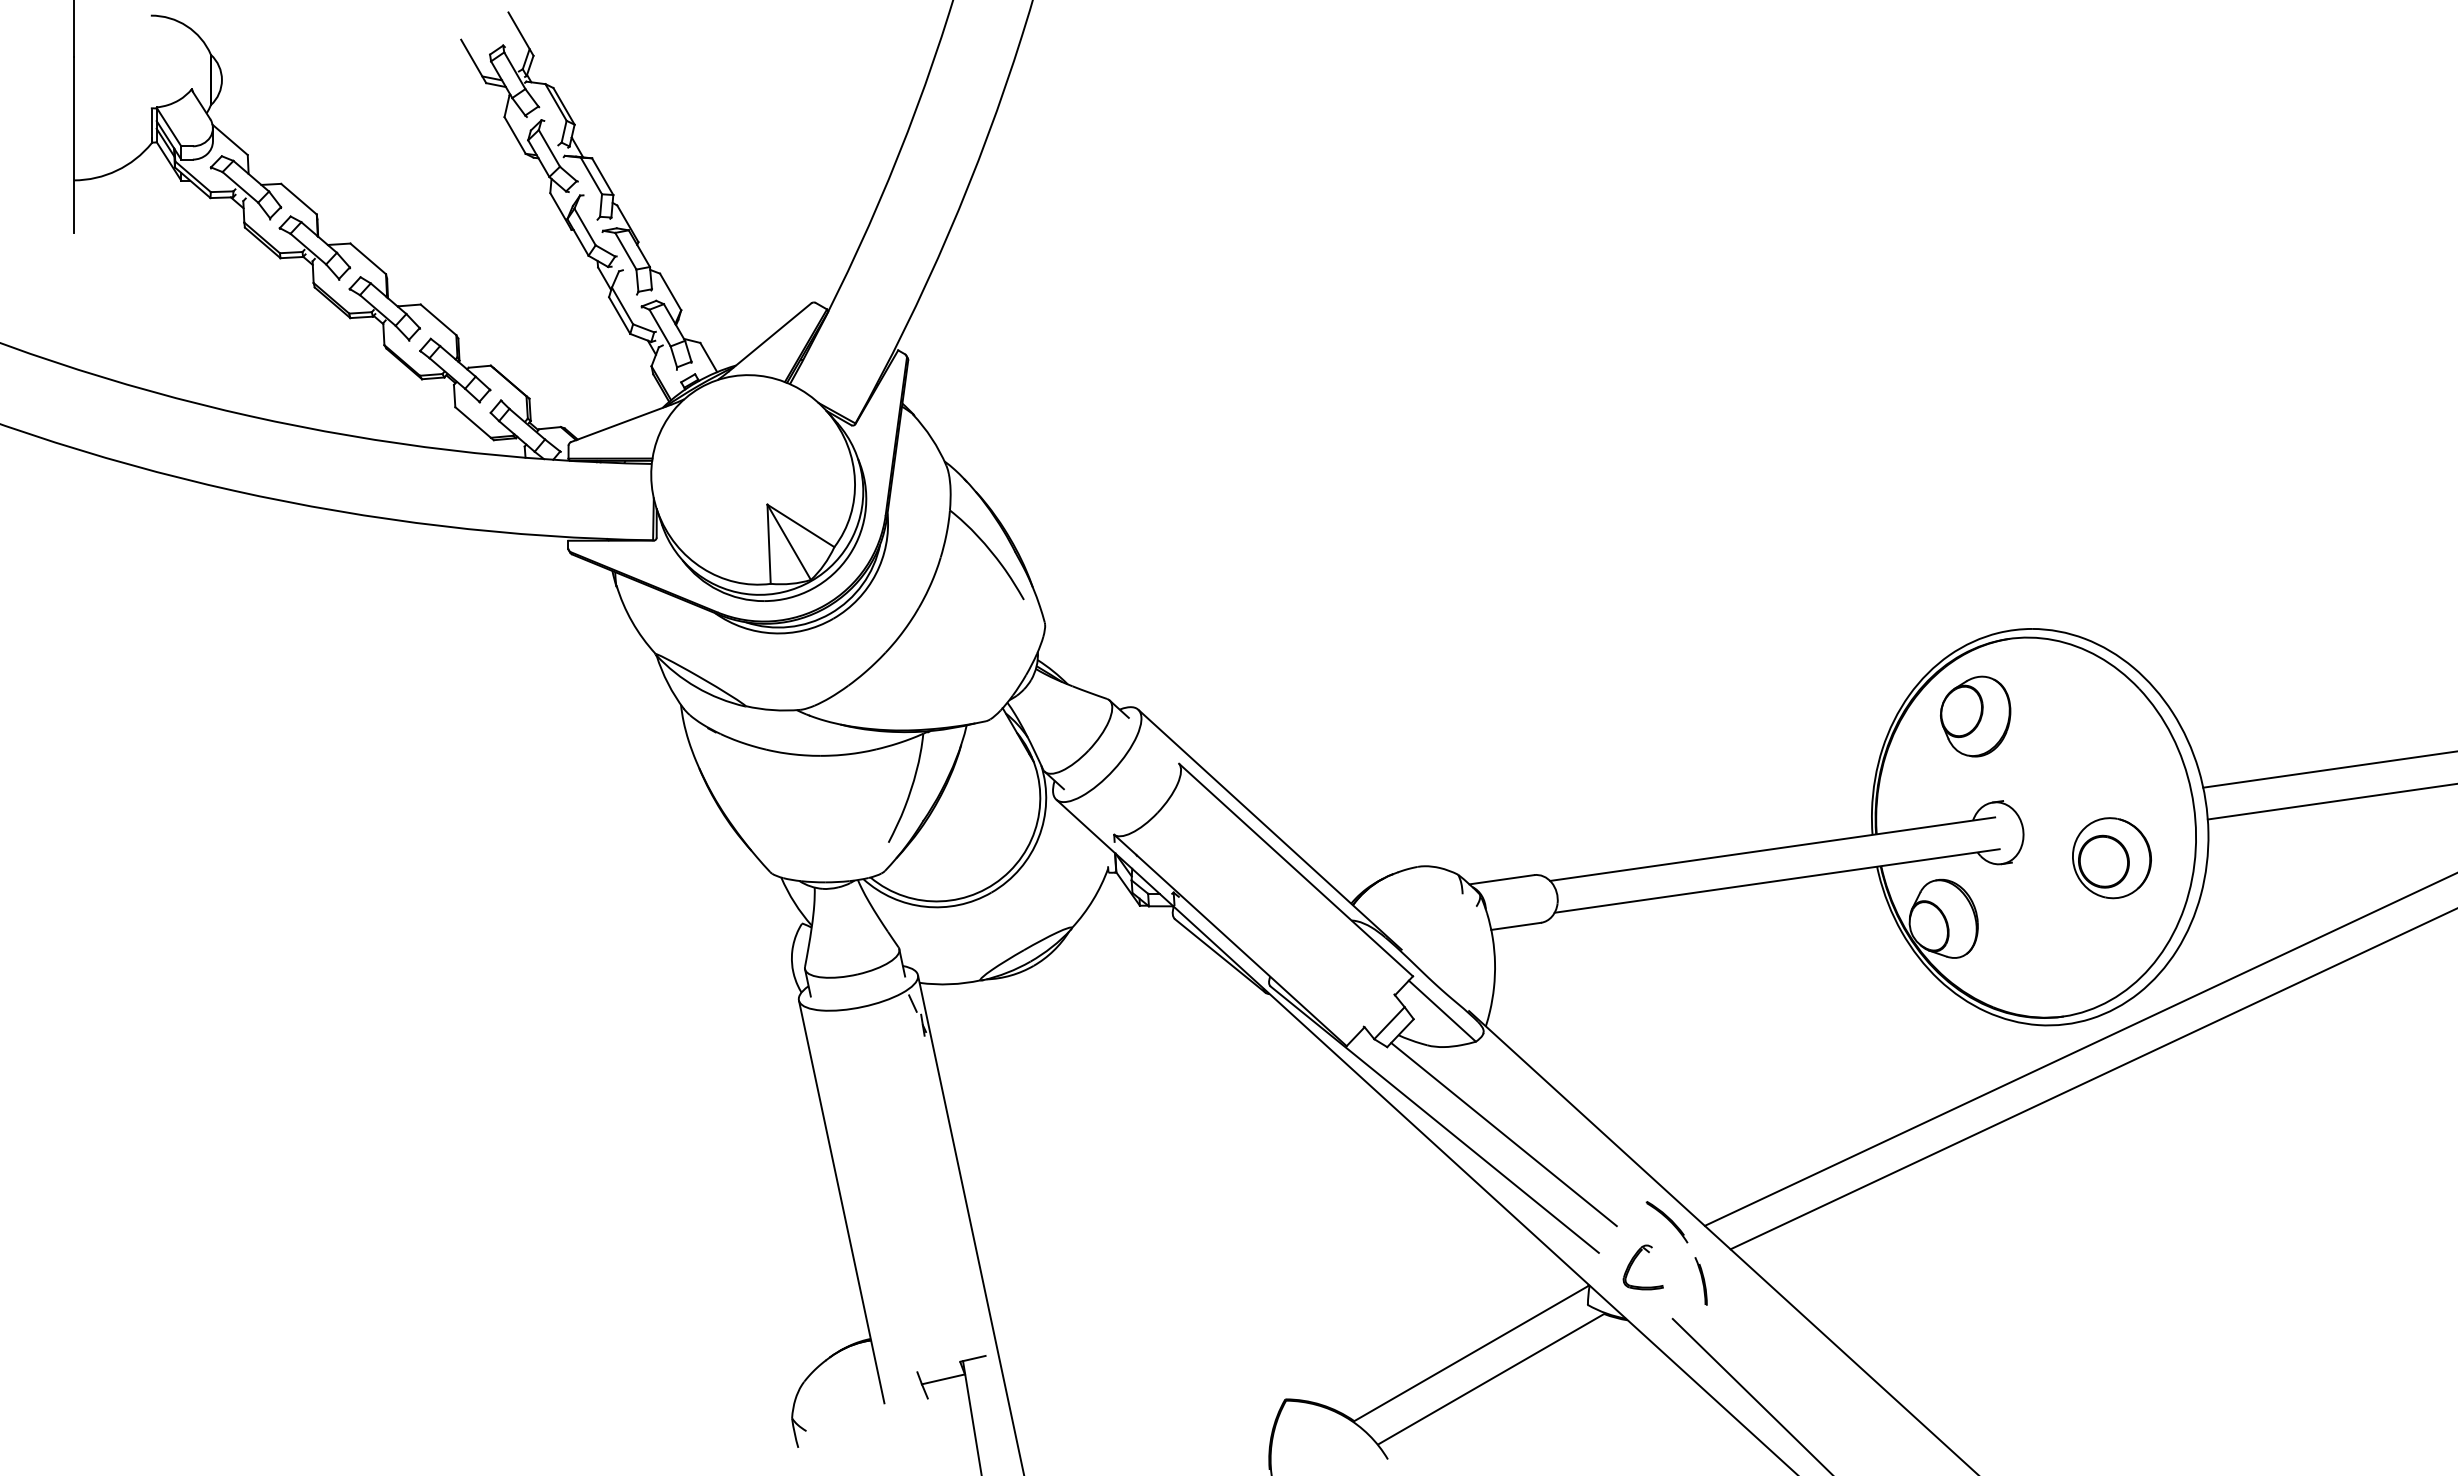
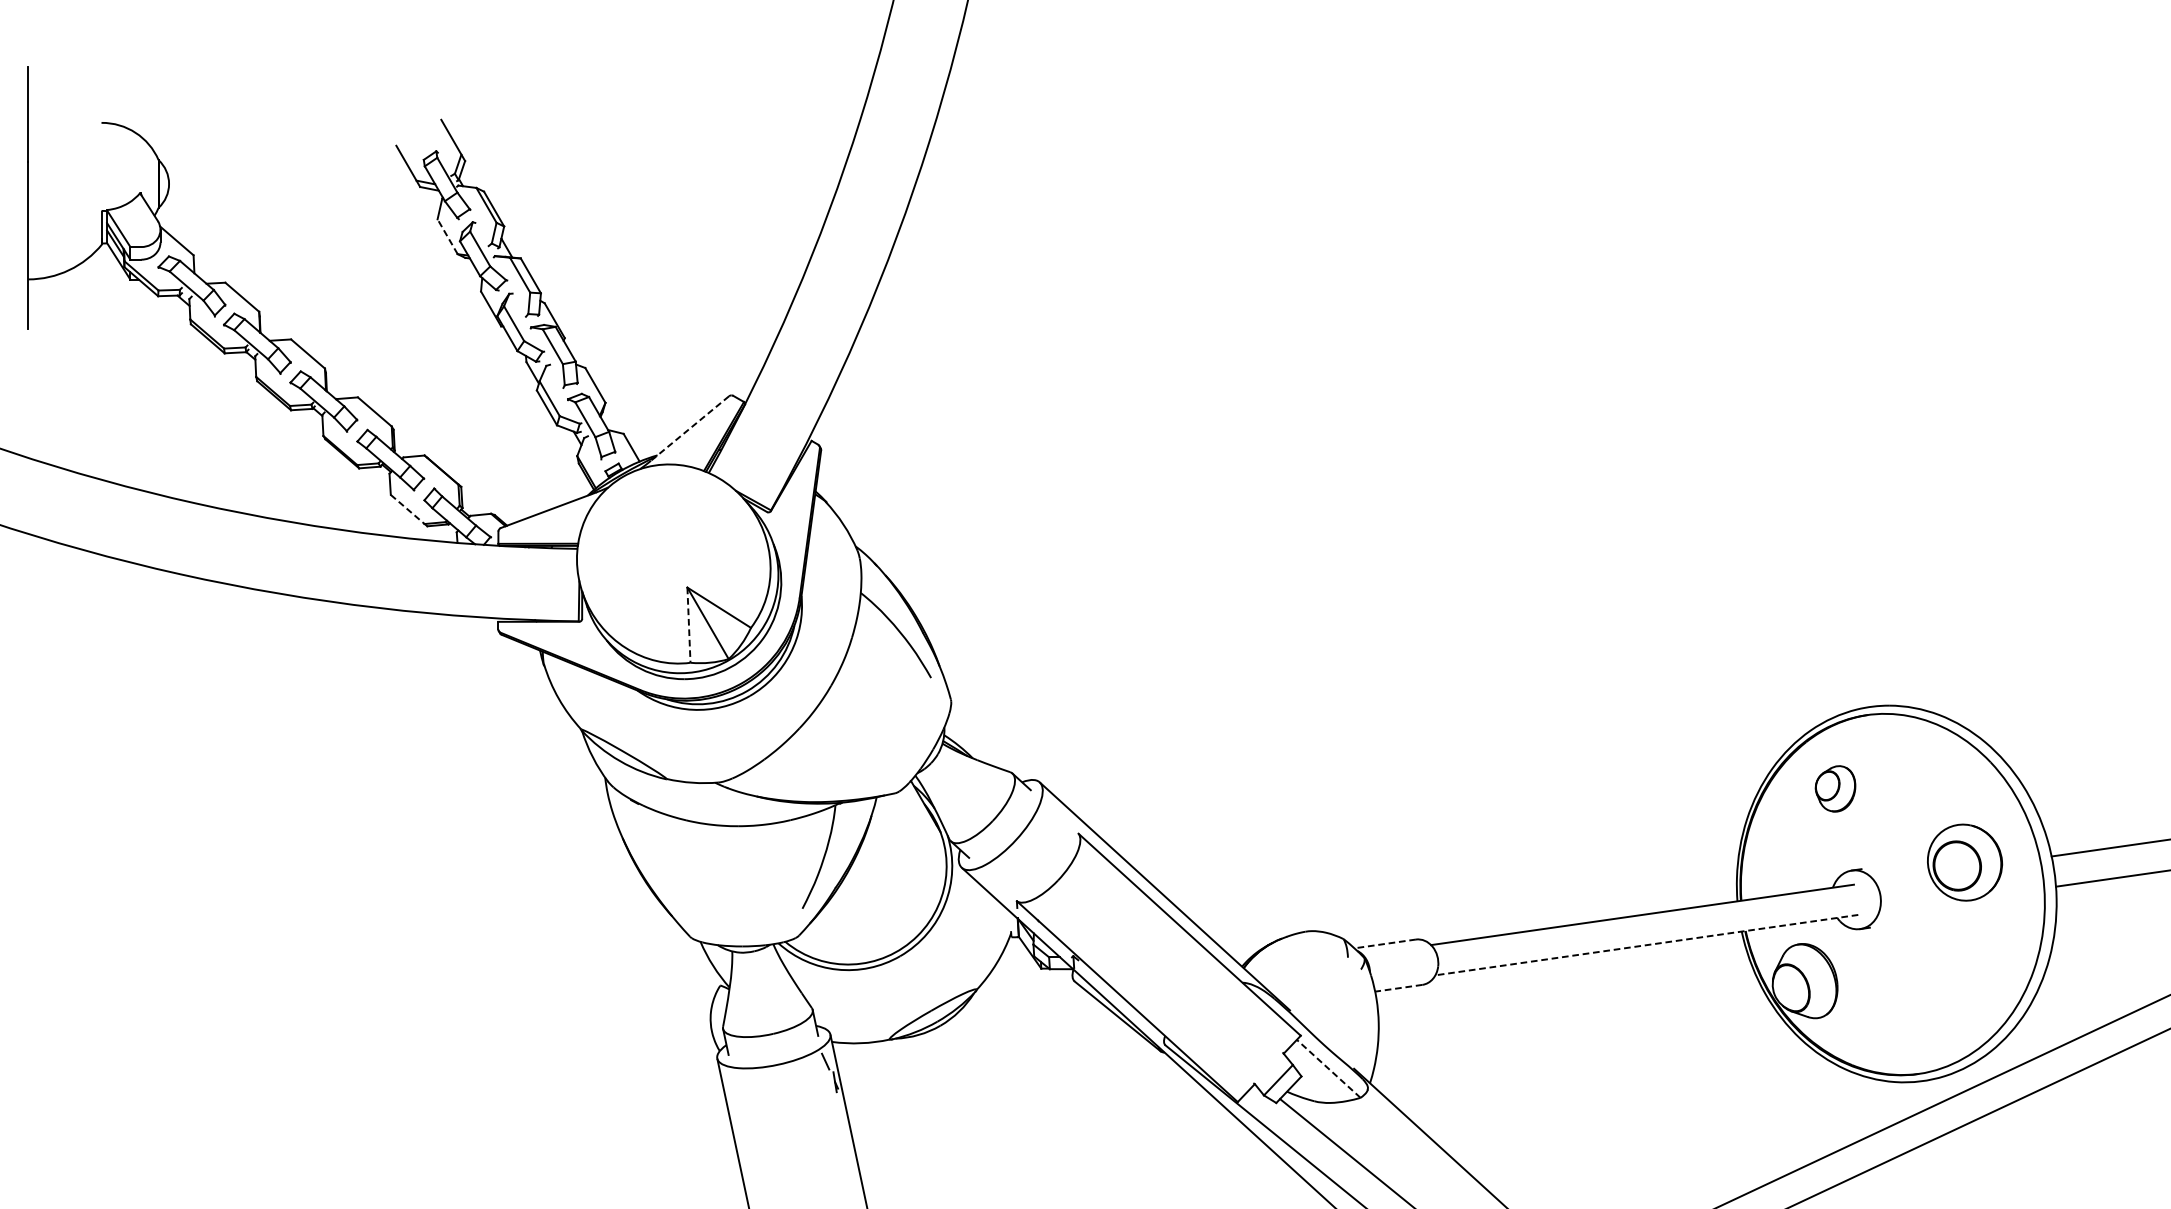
line: (514, 135) -> (447, 236), solid -> dashed
line: (769, 337) -> (689, 428), solid -> dashed
line: (473, 422) -> (408, 509), solid -> dashed
line: (769, 544) -> (689, 625), solid -> dashed
part: (1975, 716) -> (1835, 788), size x0.6
part: (2111, 858) -> (1964, 862), moved
line: (1501, 879) -> (1384, 943), solid -> dashed
line: (1777, 880) -> (1647, 944), solid -> dashed
line: (1515, 926) -> (1398, 988), solid -> dashed
line: (1442, 1010) -> (1328, 1068), solid -> dashed

